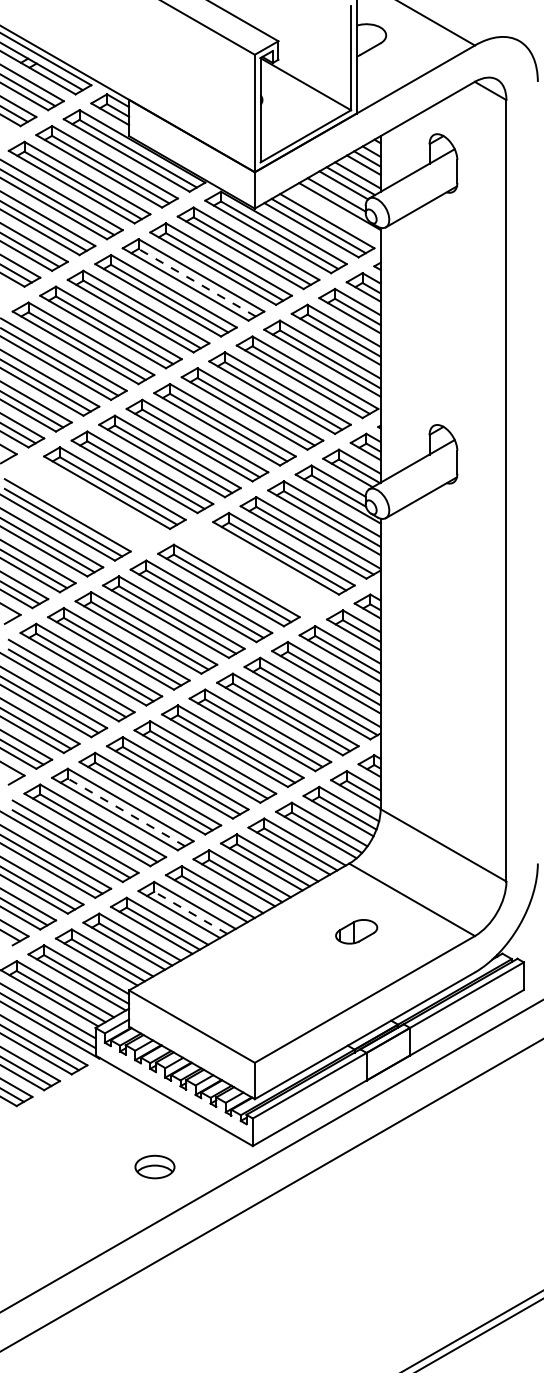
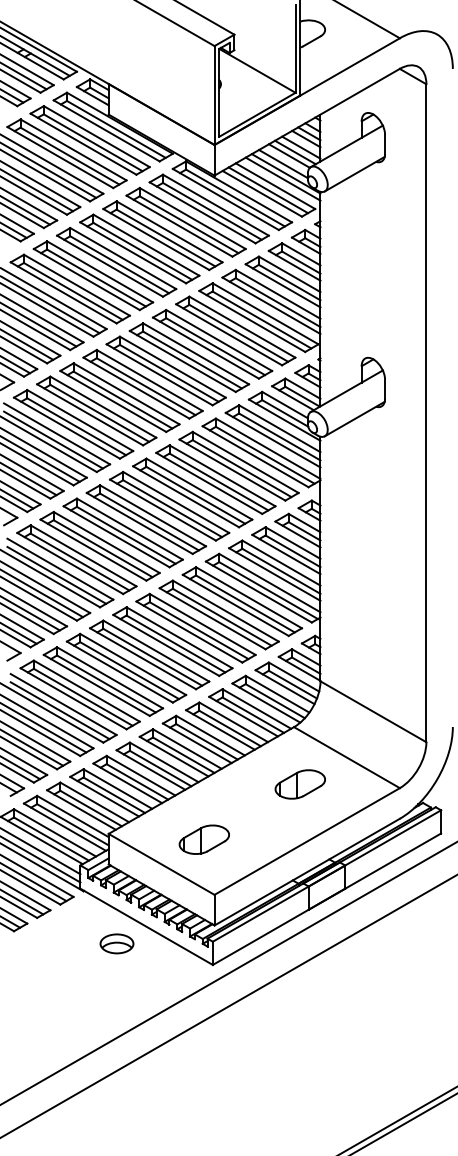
line: (335, 212) -> (282, 178), added
line: (197, 282) -> (166, 237), dashed -> solid
part: (87, 503) -> (73, 423), added
part: (256, 569) -> (215, 479), added
line: (126, 812) -> (106, 684), dashed -> solid
line: (190, 912) -> (160, 768), dashed -> solid
part: (356, 931) -> (300, 784), size x1.43
part: (242, 997) -> (204, 839), added
part: (154, 1166) -> (116, 943), moved

